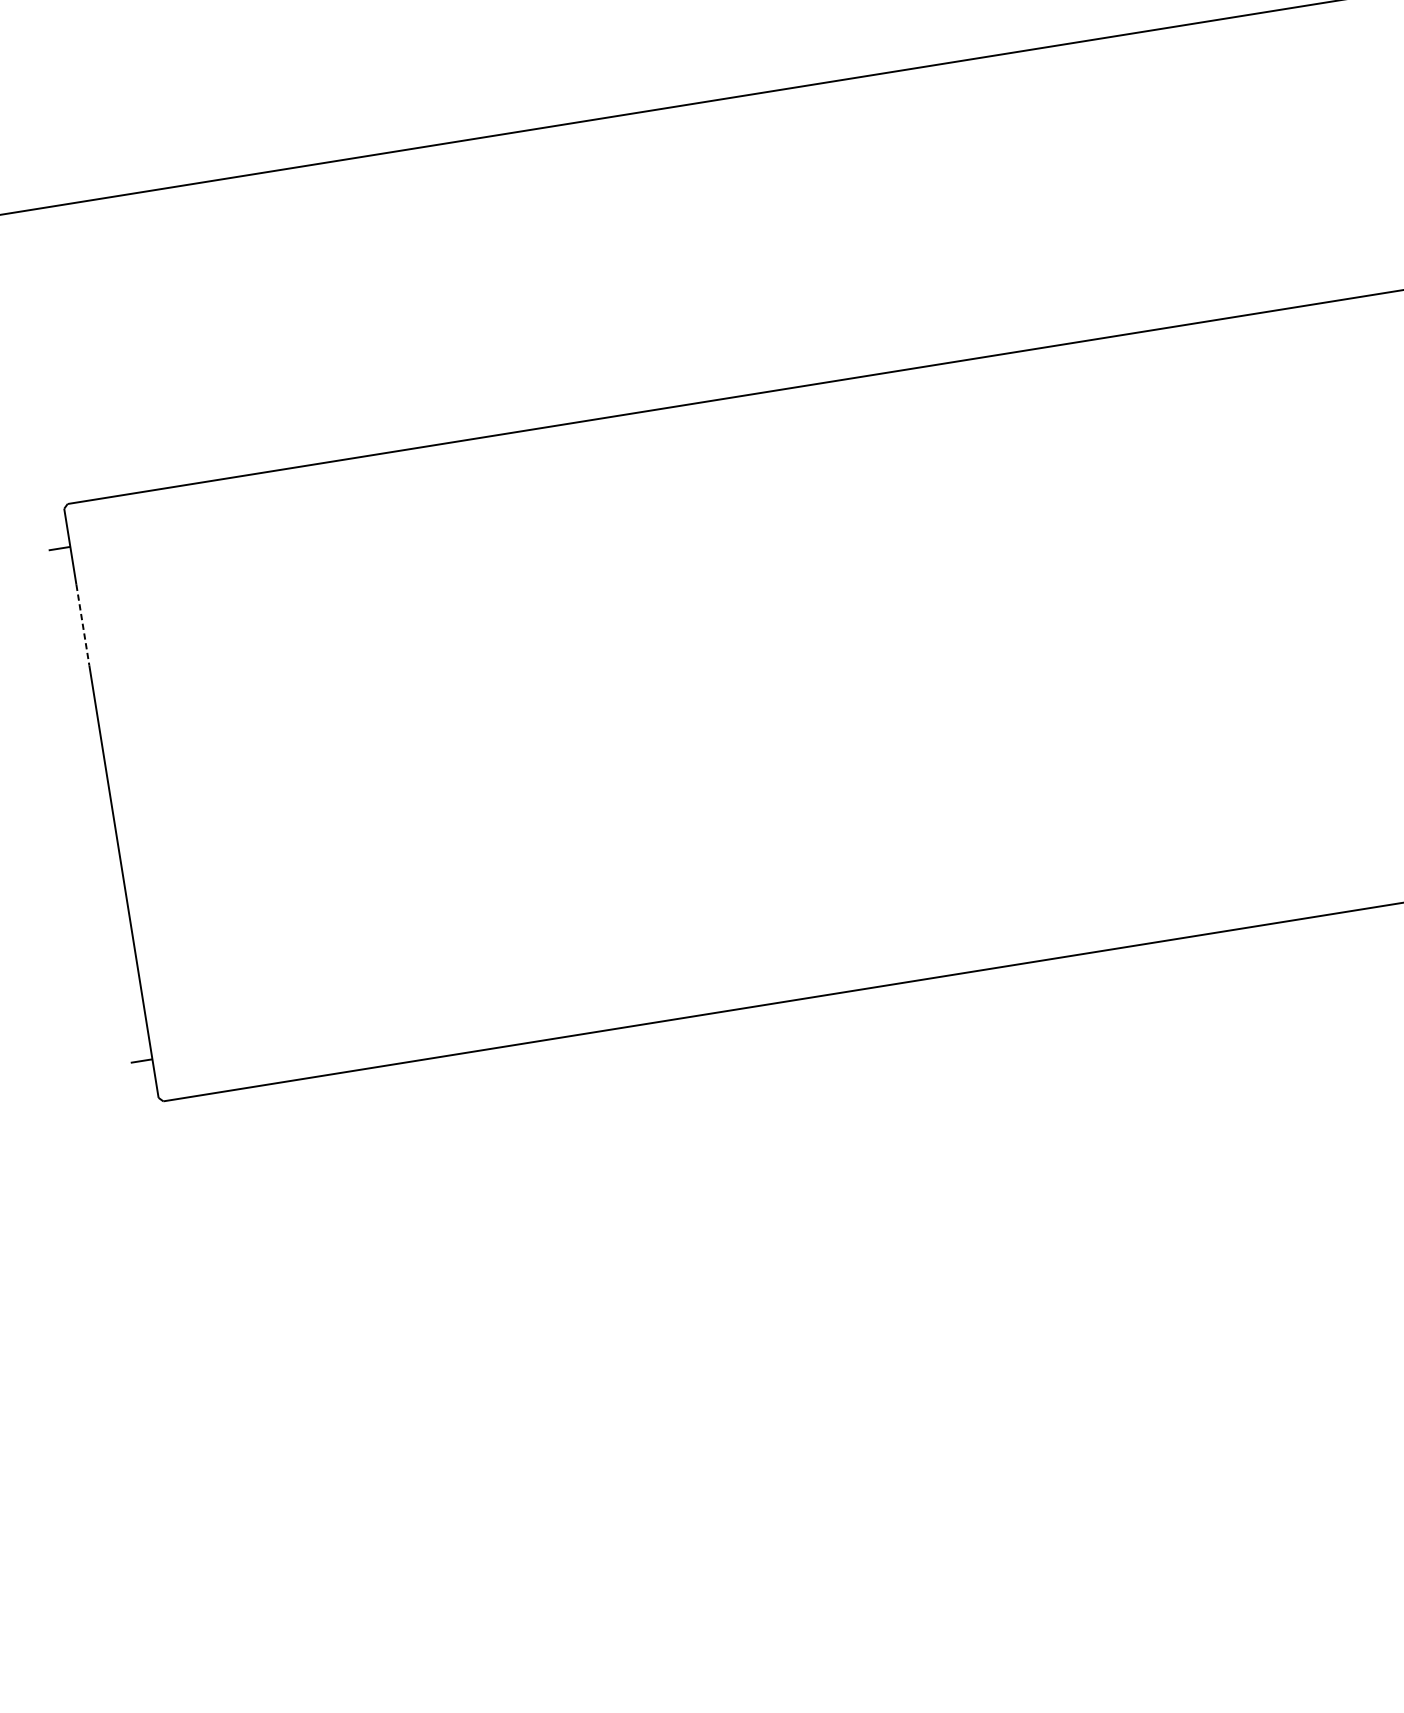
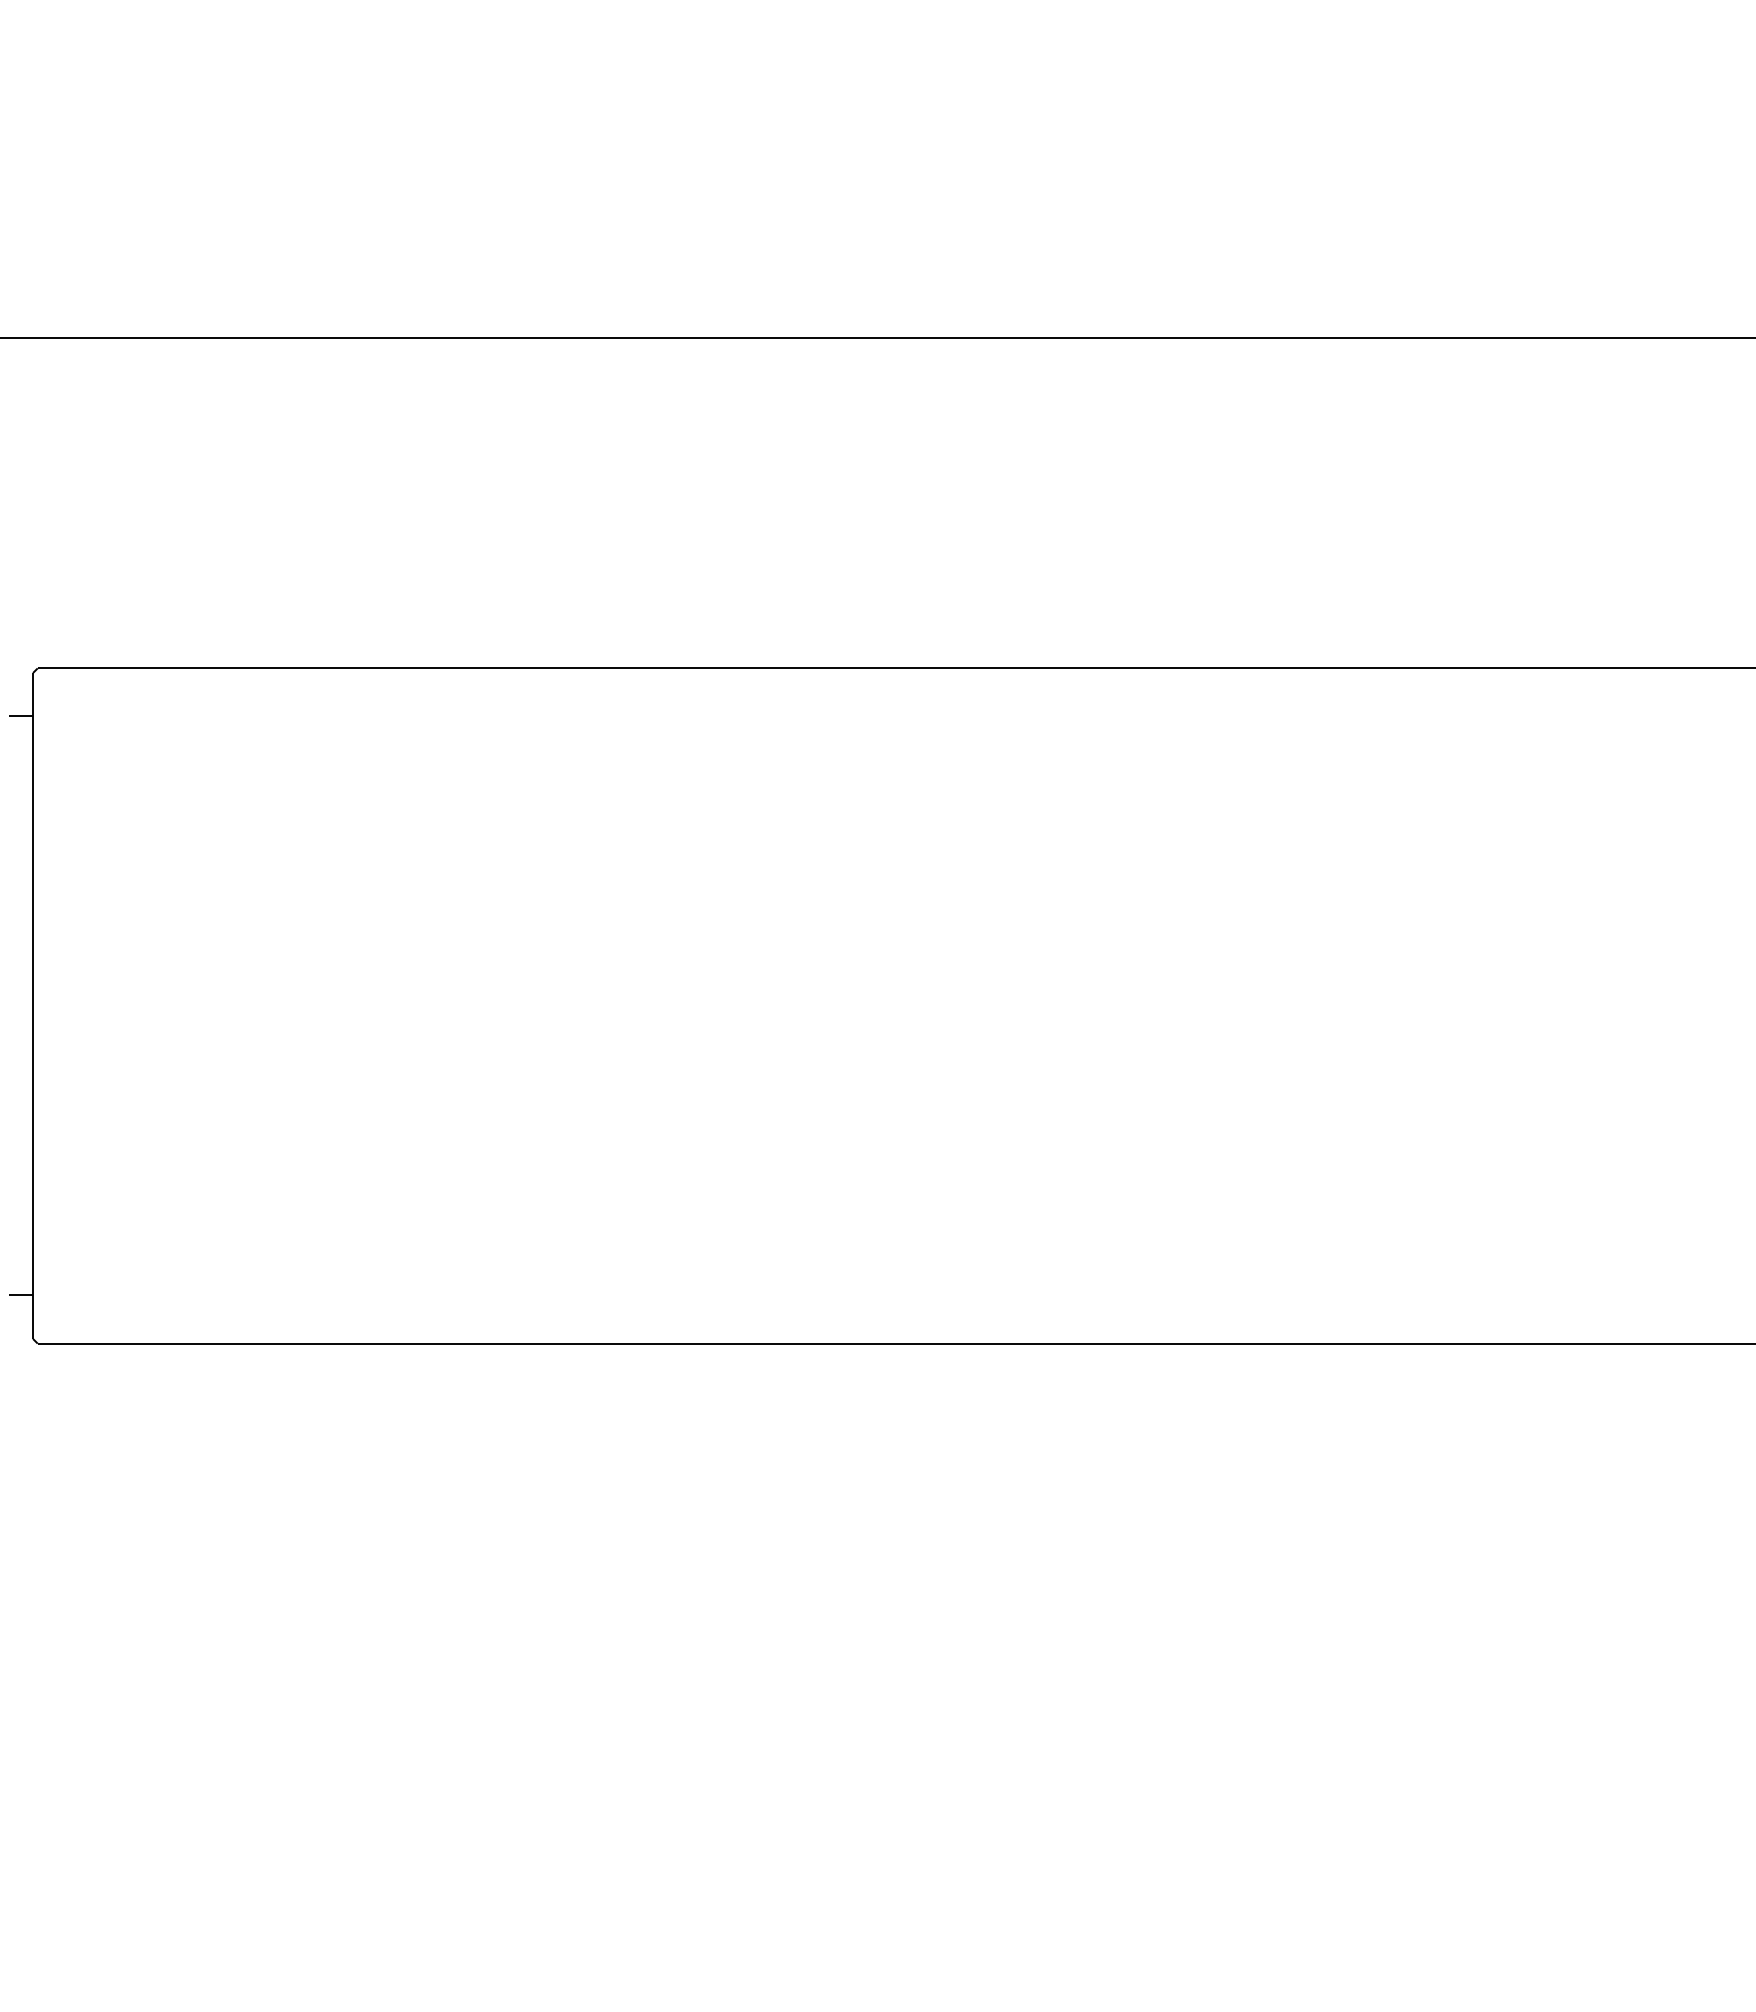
line: (83, 625) -> (33, 804), dashed -> solid

